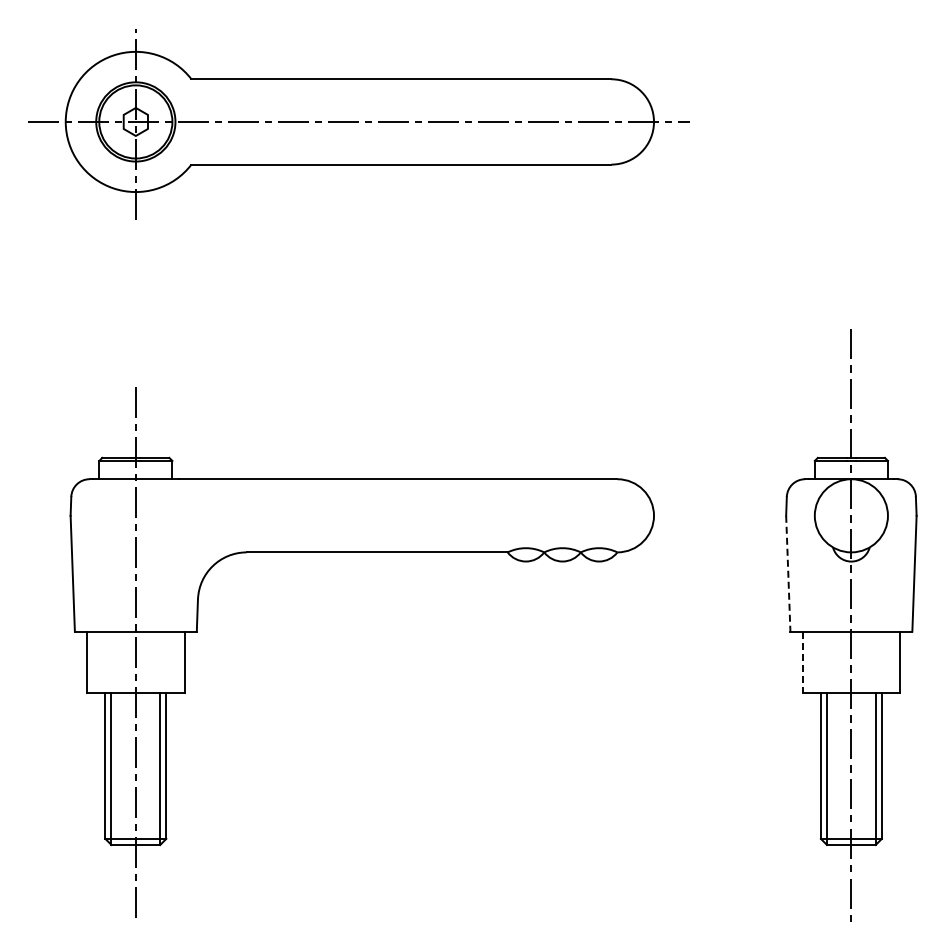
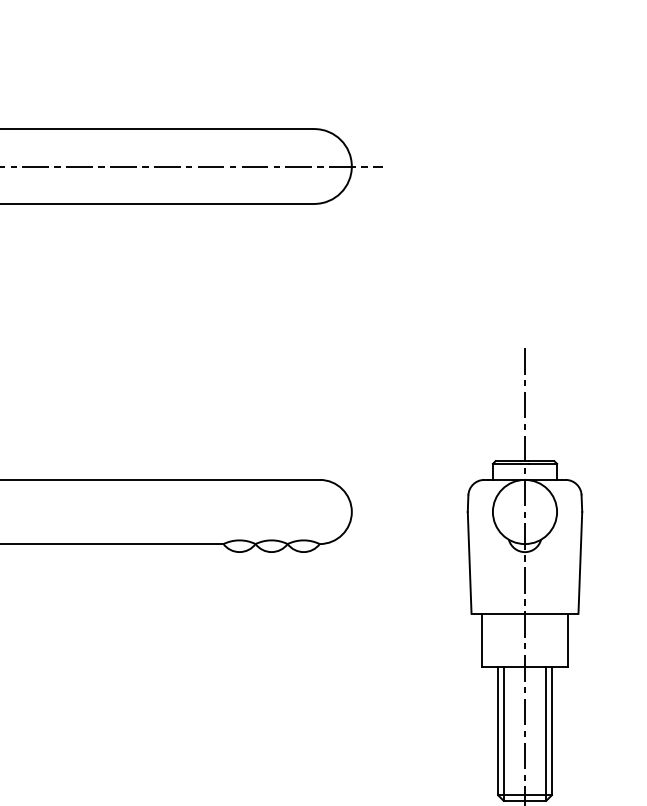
line: (788, 573) -> (469, 562), dashed -> solid
line: (802, 662) -> (482, 640), dashed -> solid

